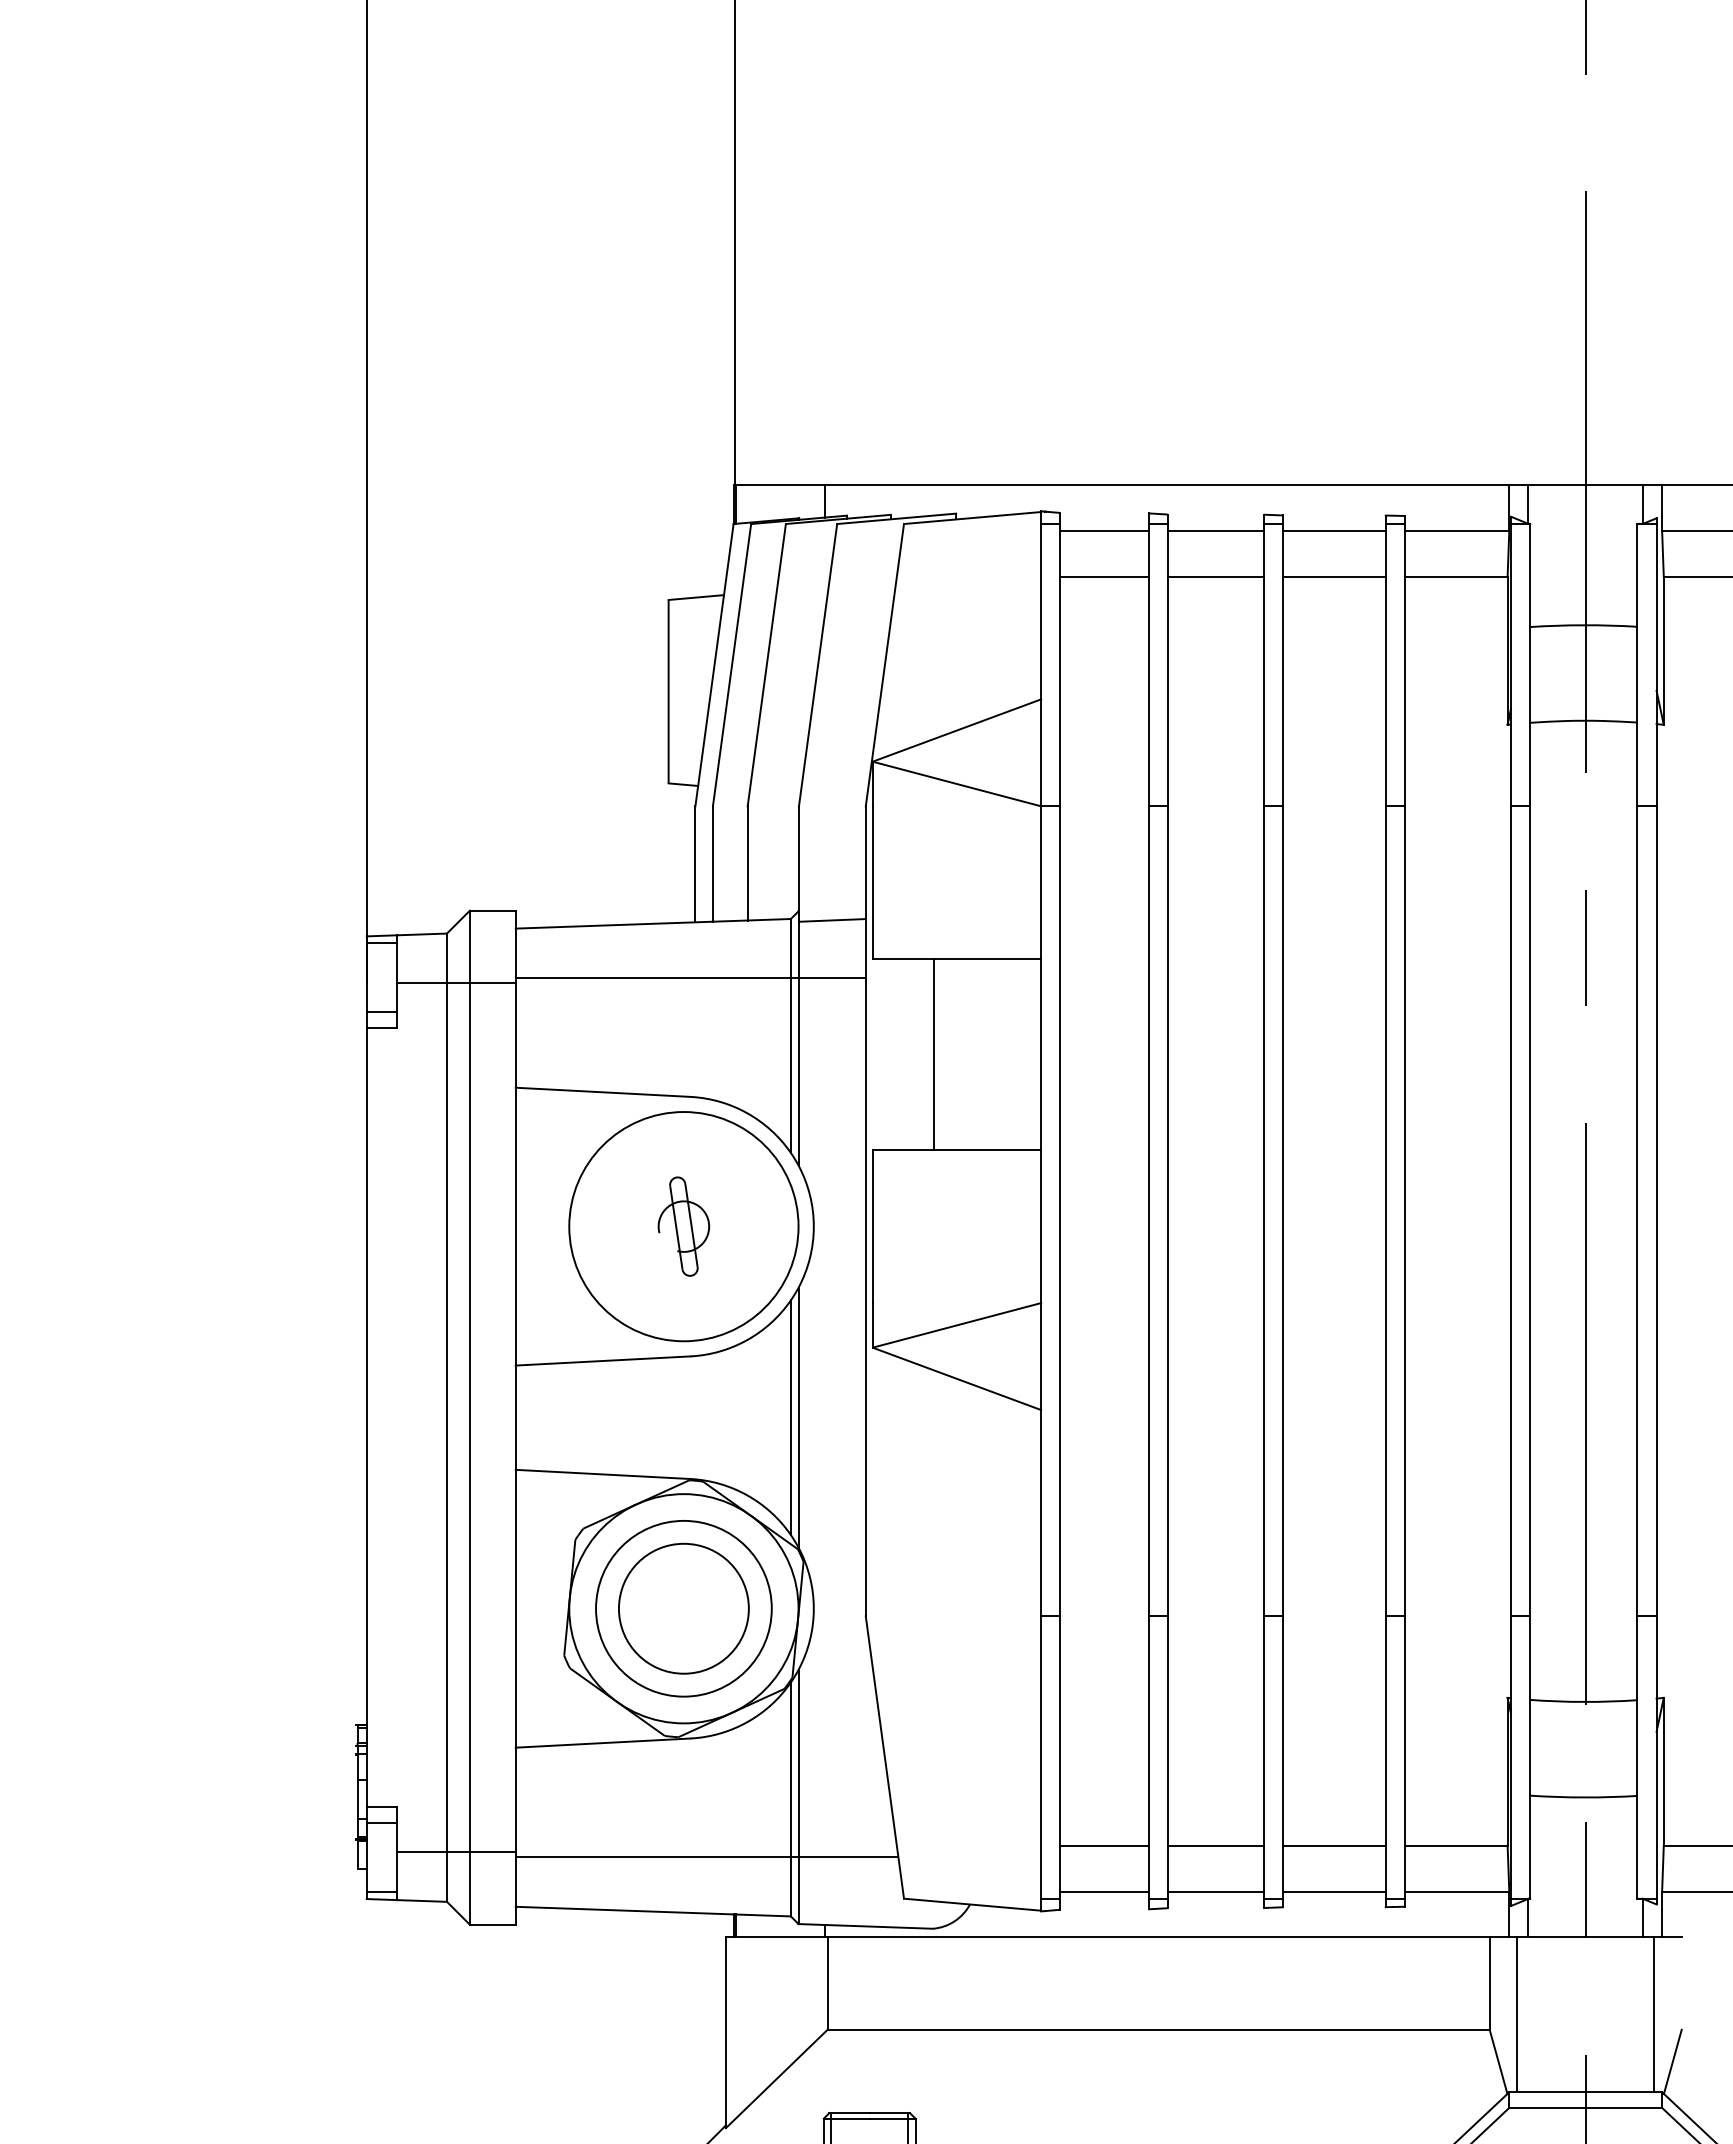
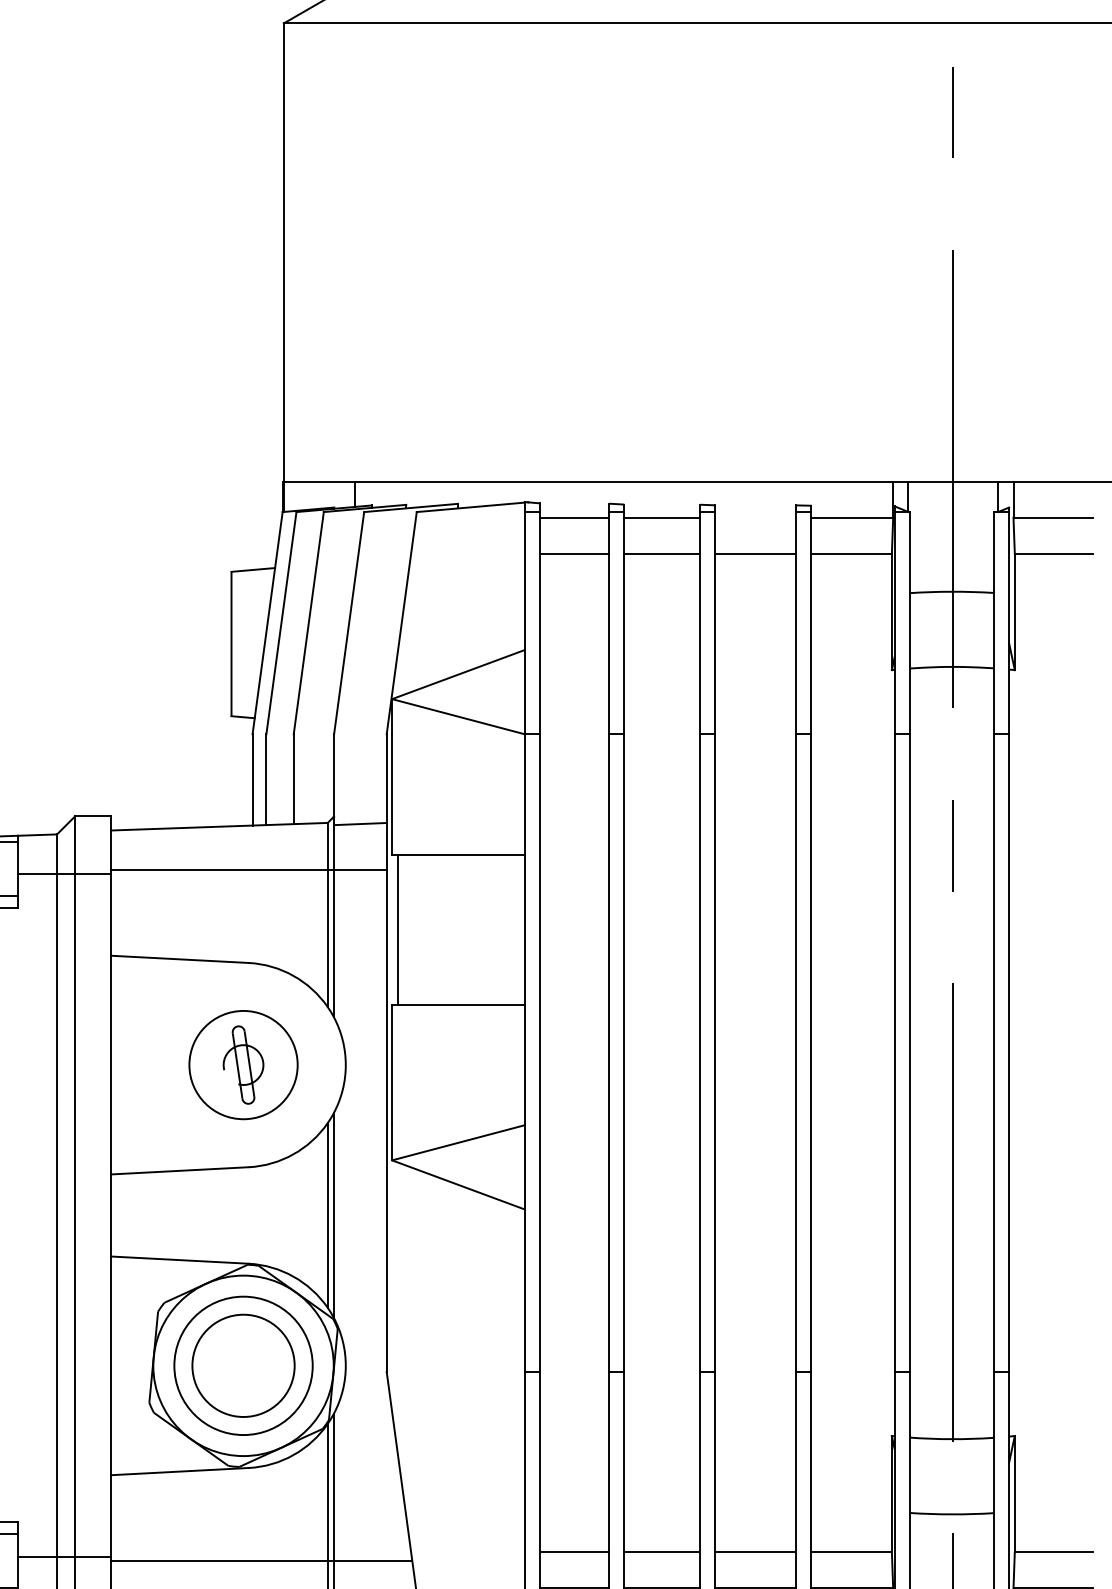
line: (1334, 531) -> (755, 517), removed
line: (934, 1054) -> (398, 929), moved
circle: (683, 1226) -> (243, 1064), size x0.6

